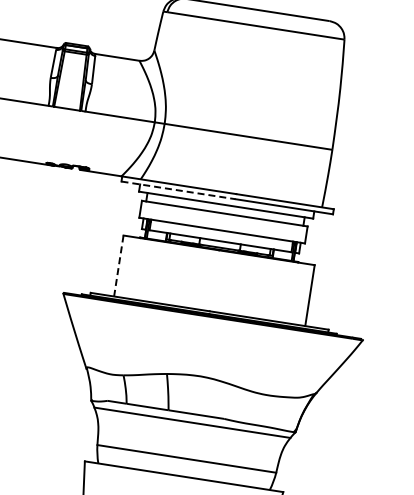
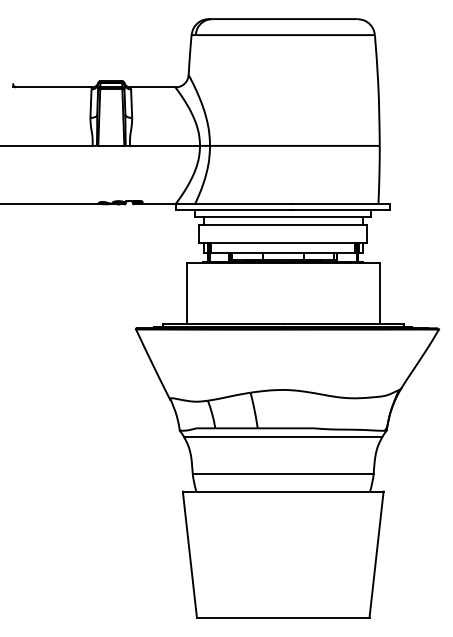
line: (178, 190) -> (233, 209), dashed -> solid
line: (118, 266) -> (186, 293), dashed -> solid

